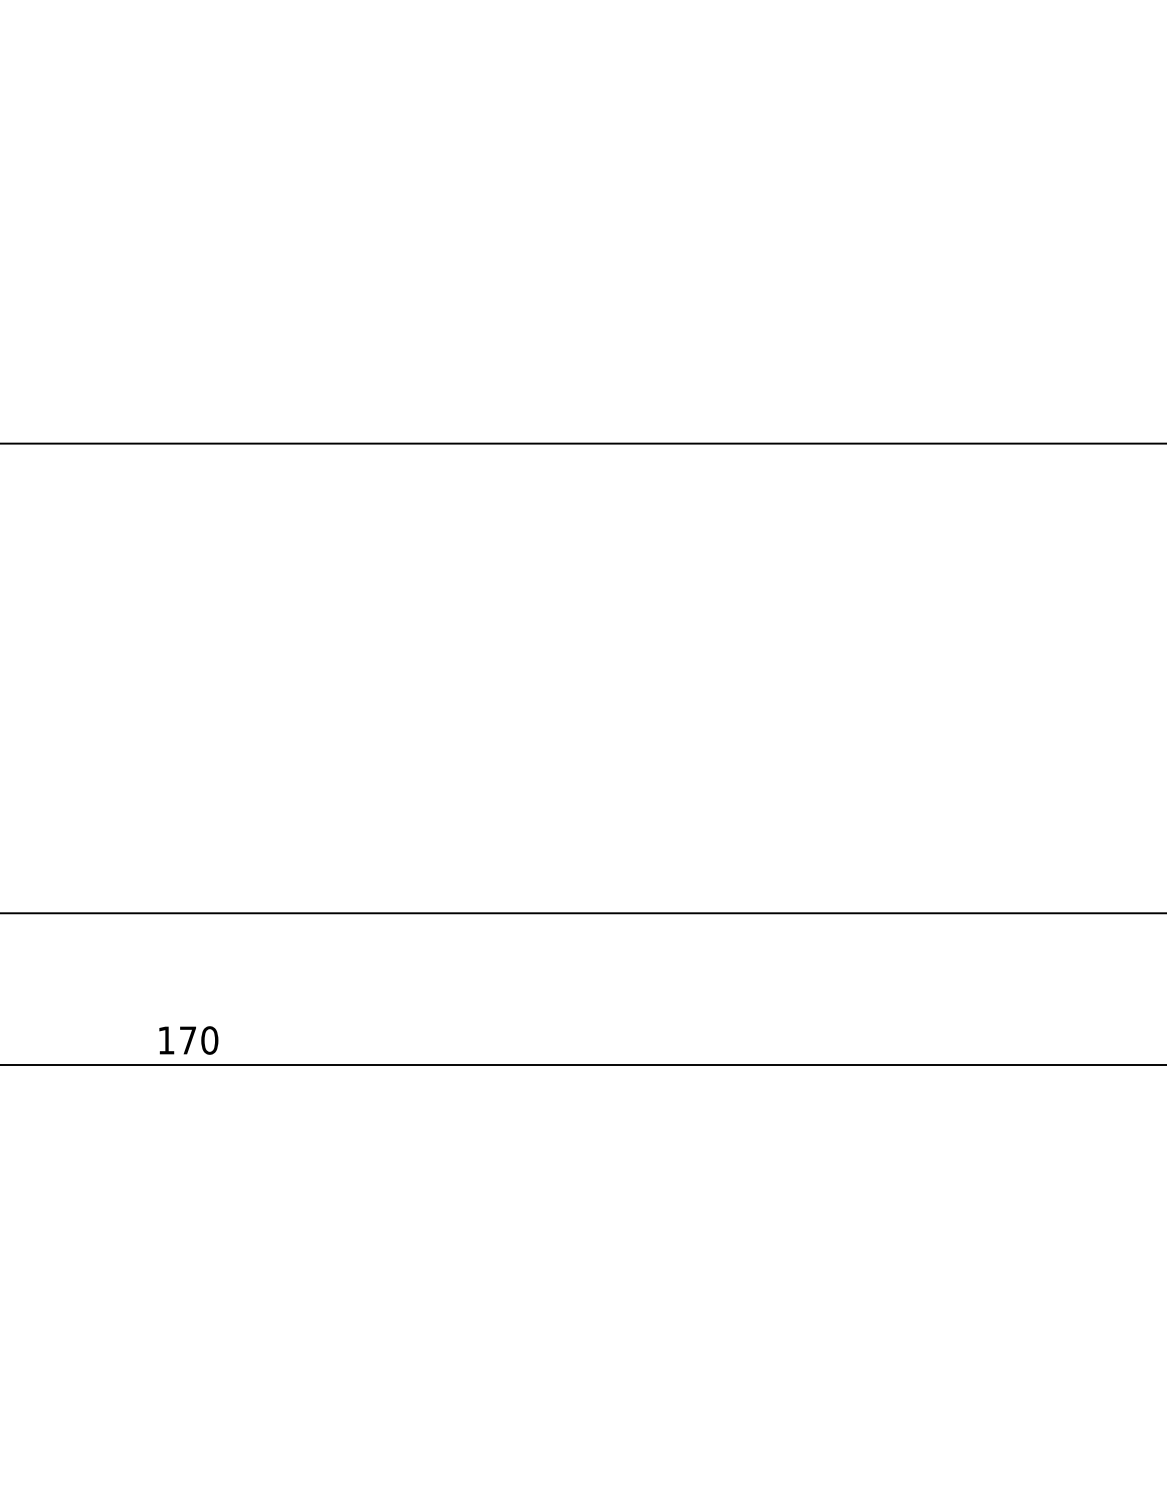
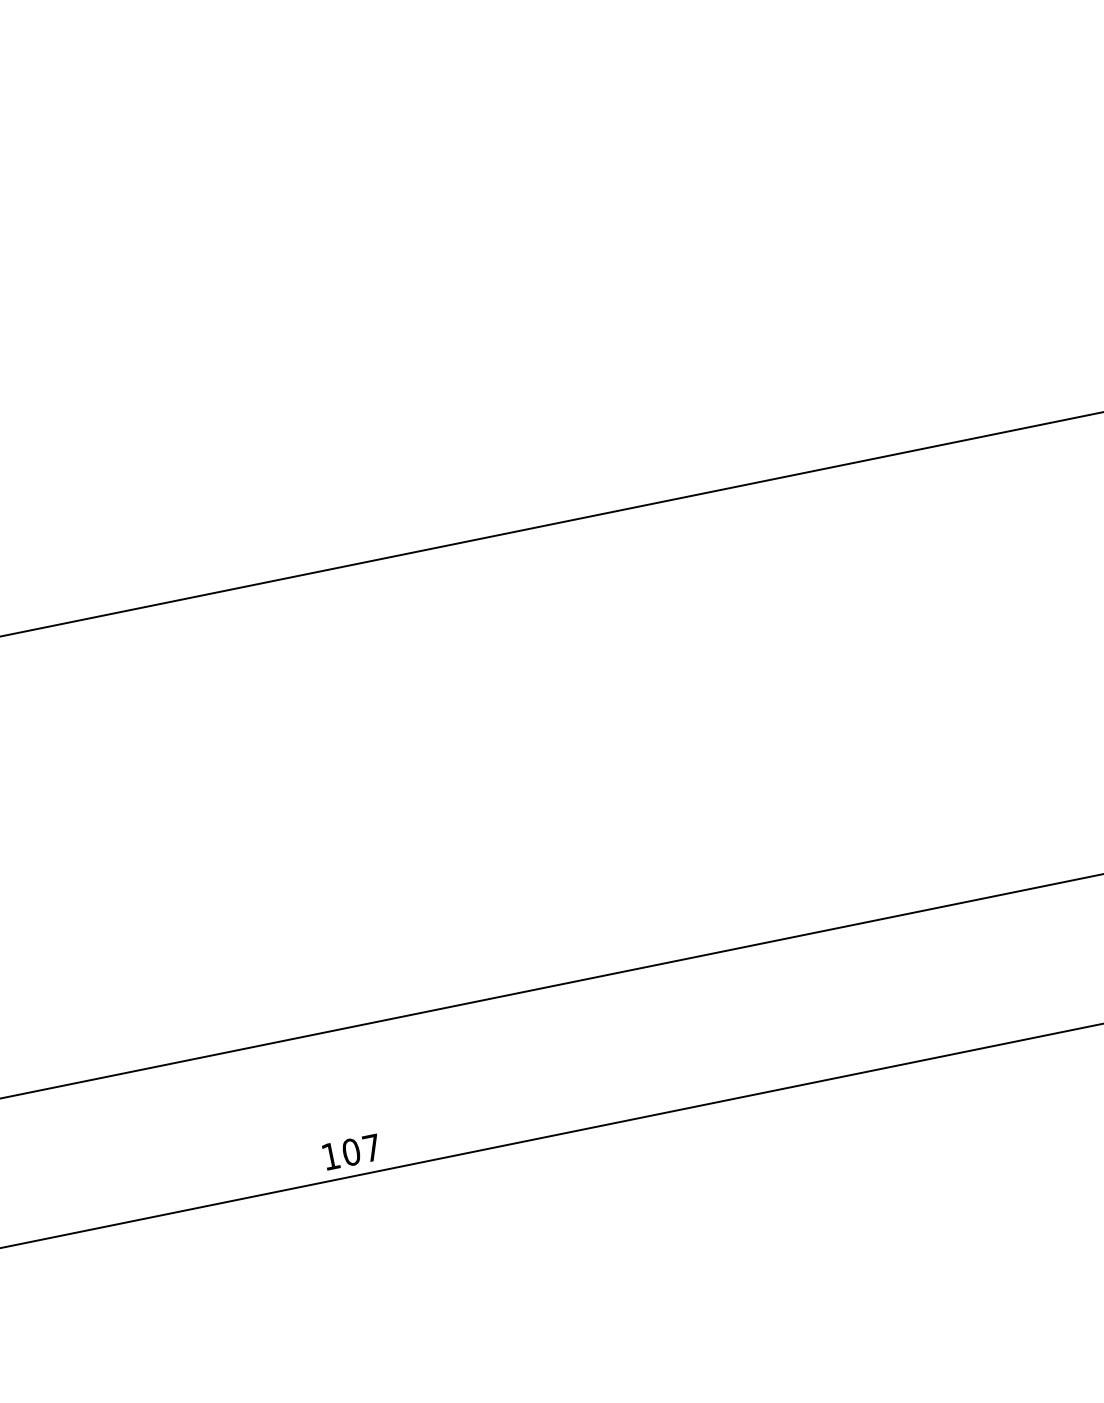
text: (198, 1040) -> (361, 1150), 170 -> 107

